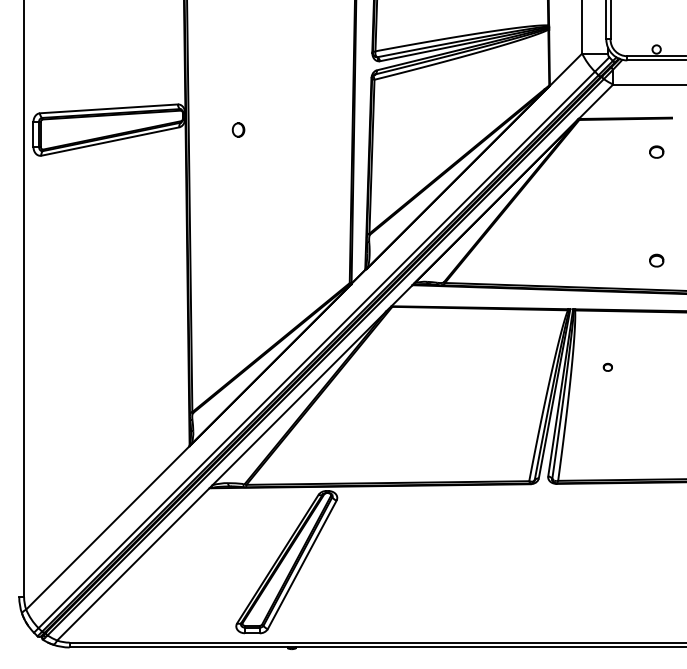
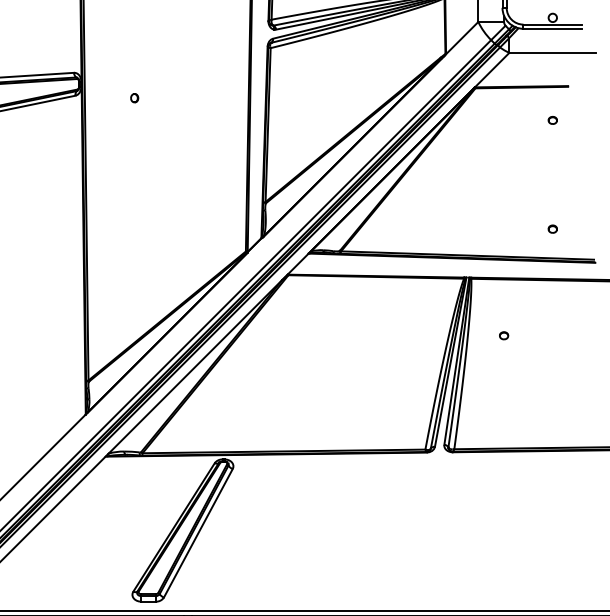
part: (238, 129) -> (134, 97), size x0.62
part: (656, 151) -> (552, 119), size x0.62
part: (656, 260) -> (552, 228), size x0.62

